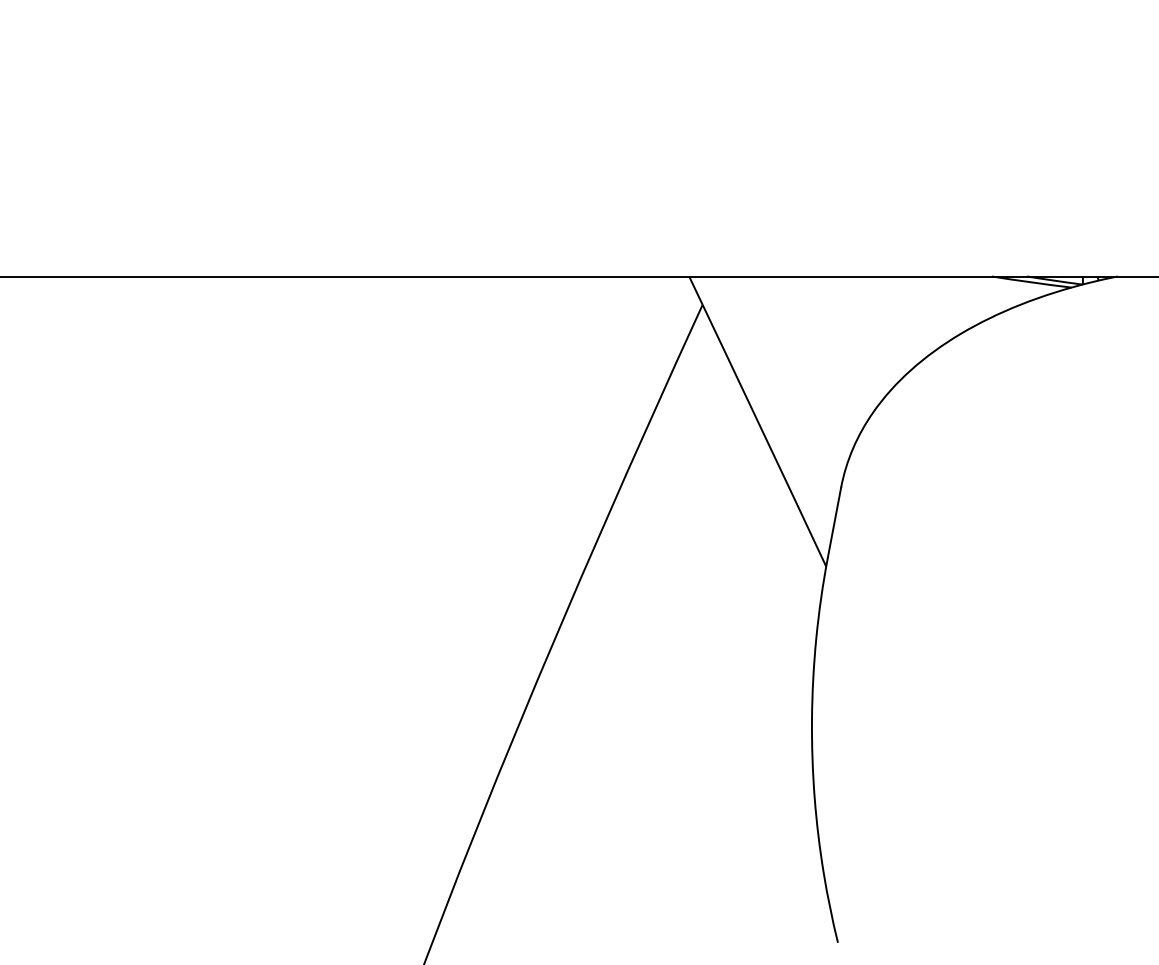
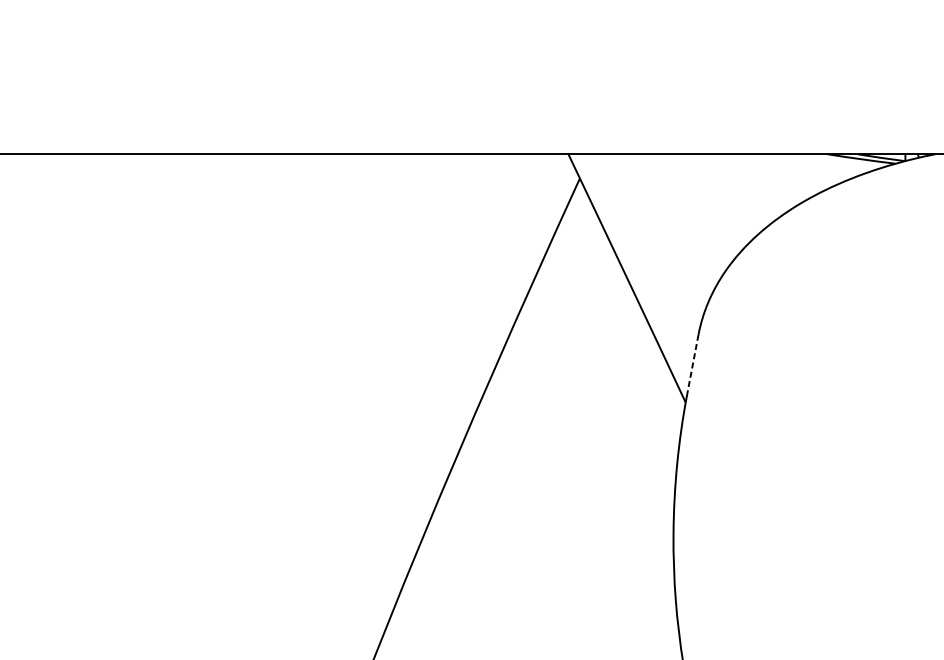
line: (834, 522) -> (692, 364), solid -> dashed

